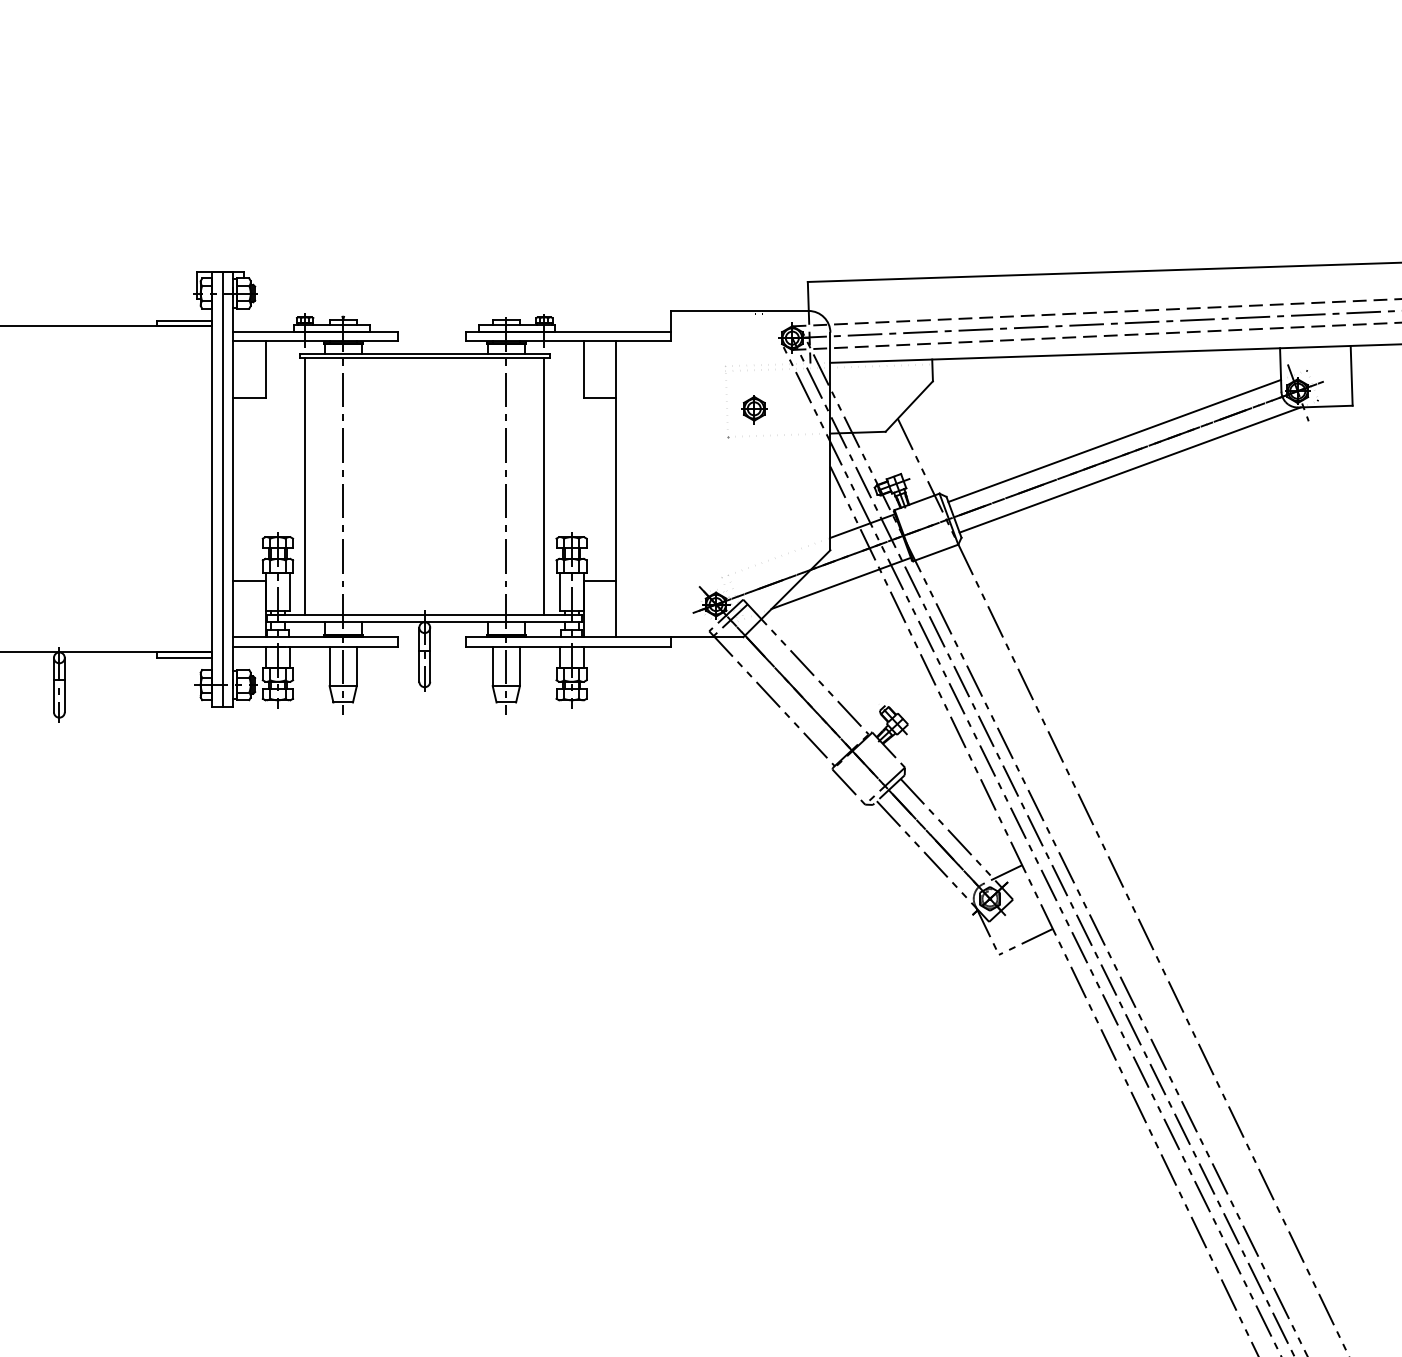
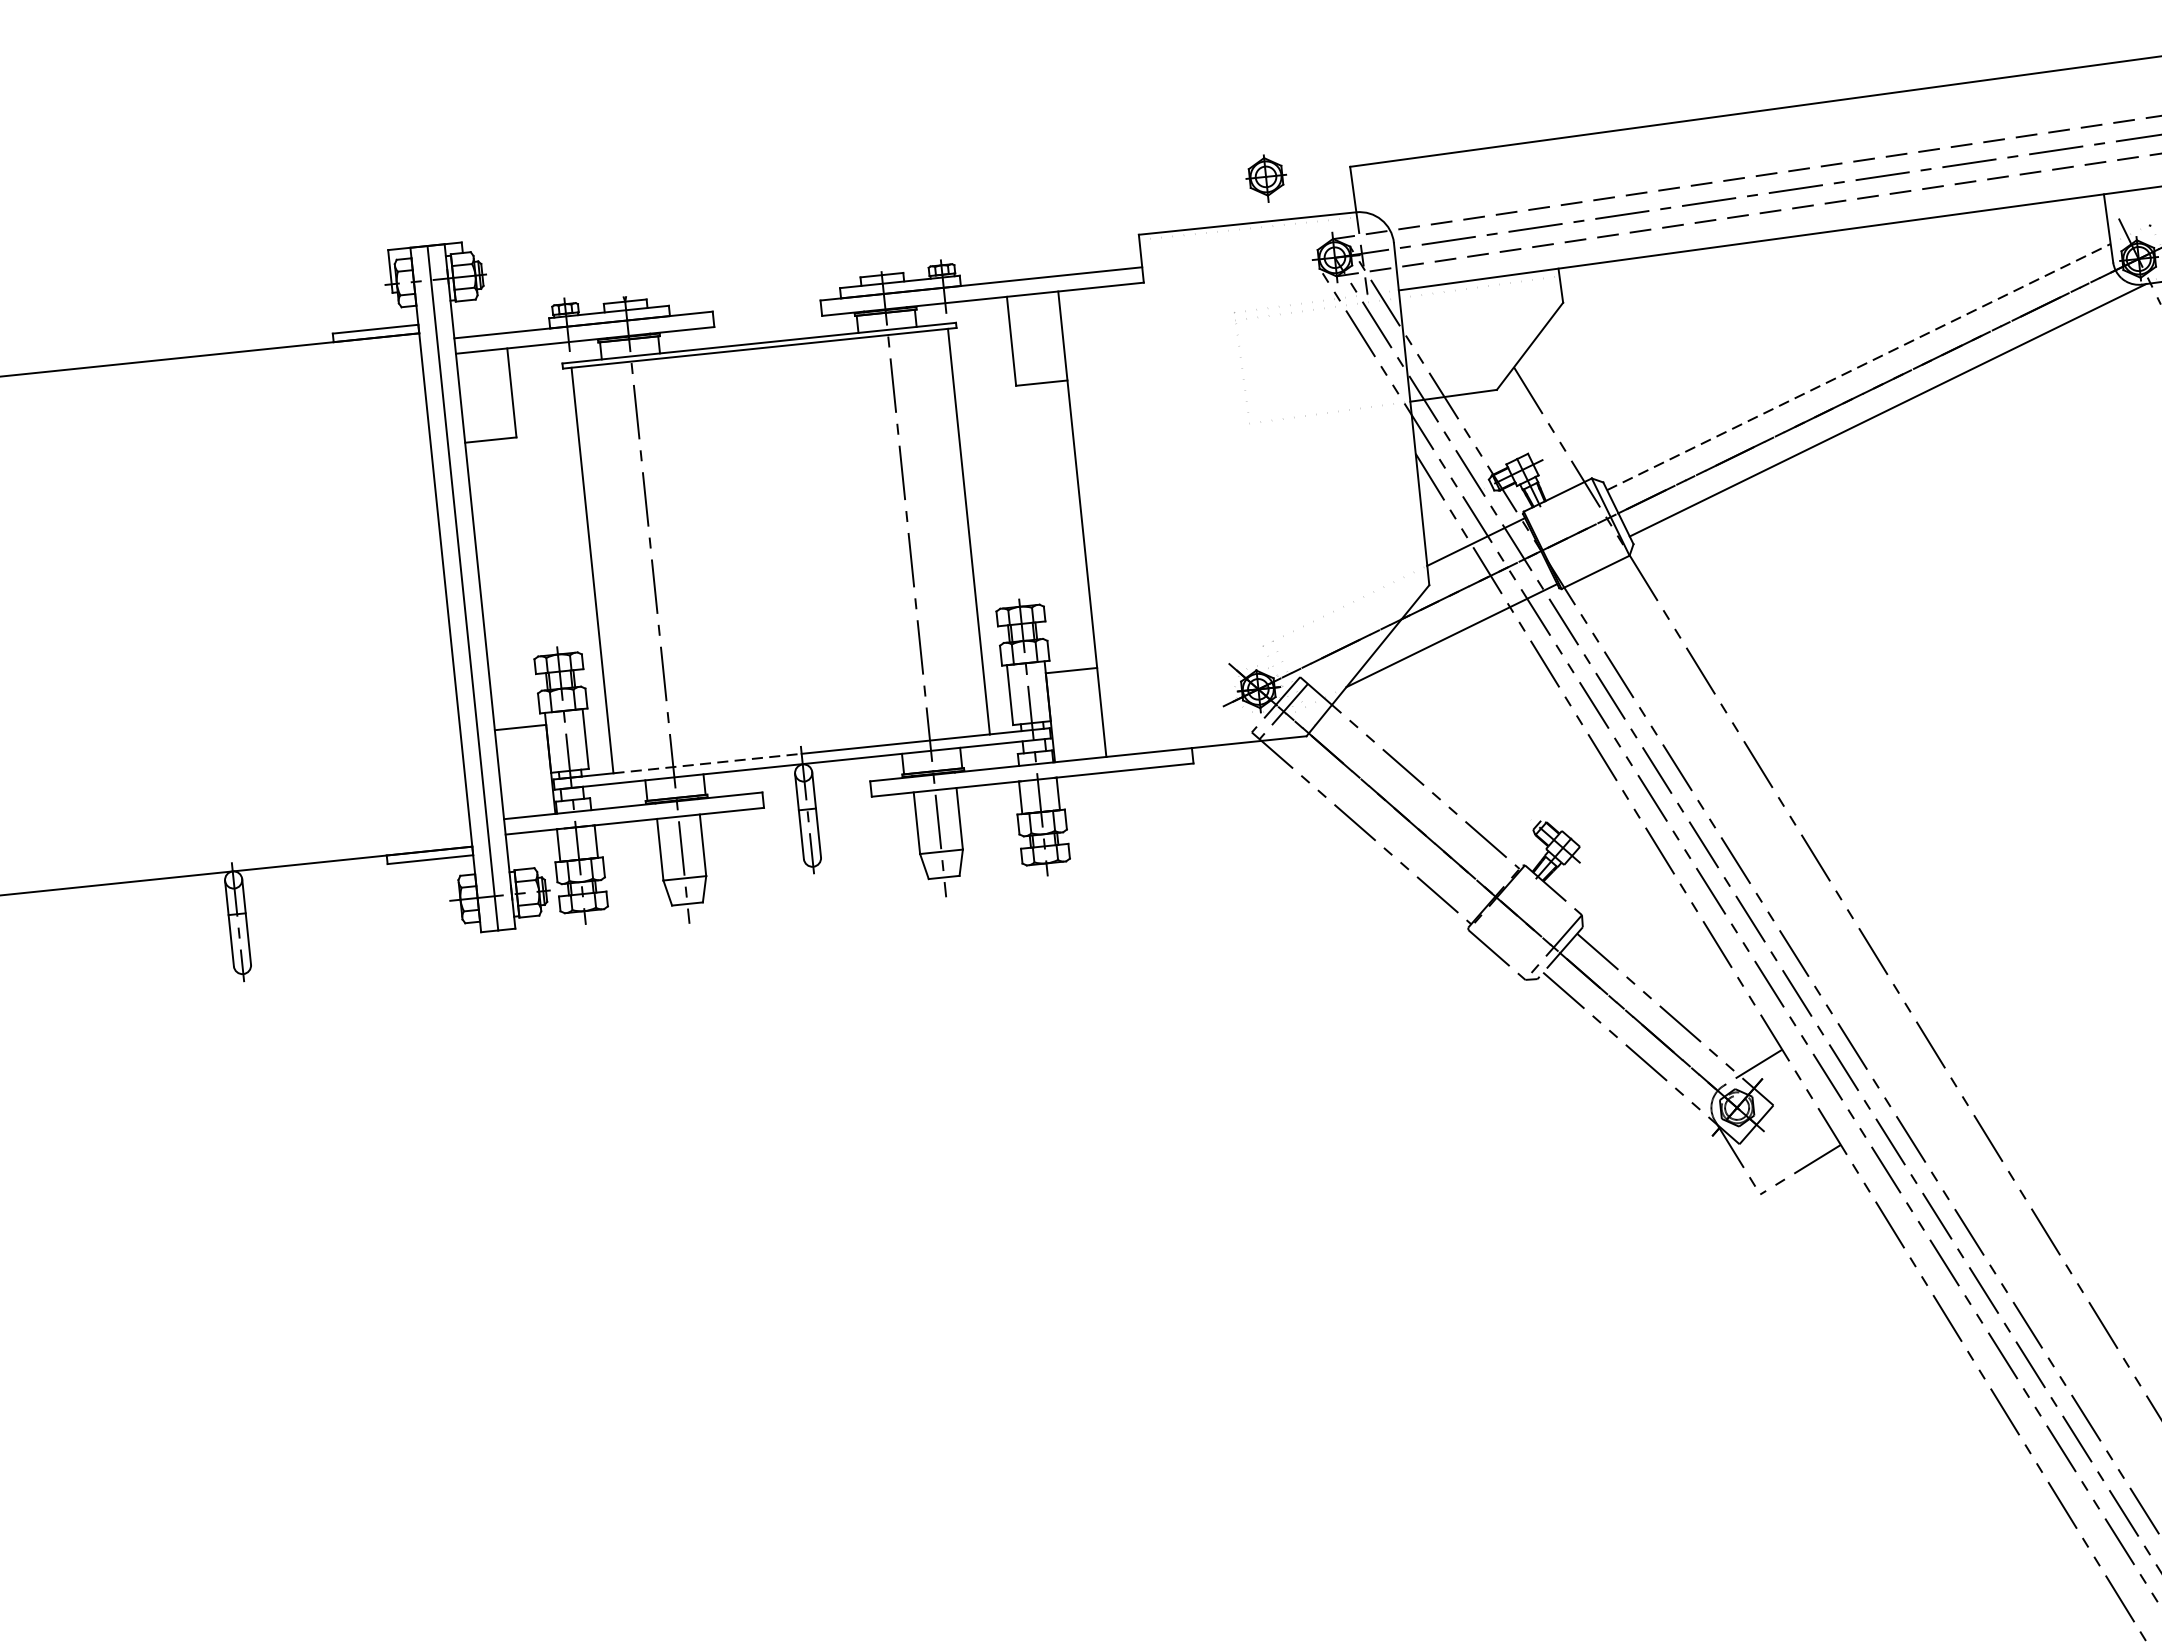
part: (754, 409) -> (1266, 177), moved
line: (1115, 440) -> (1860, 366), solid -> dashed
line: (364, 615) -> (706, 763), solid -> dashed

